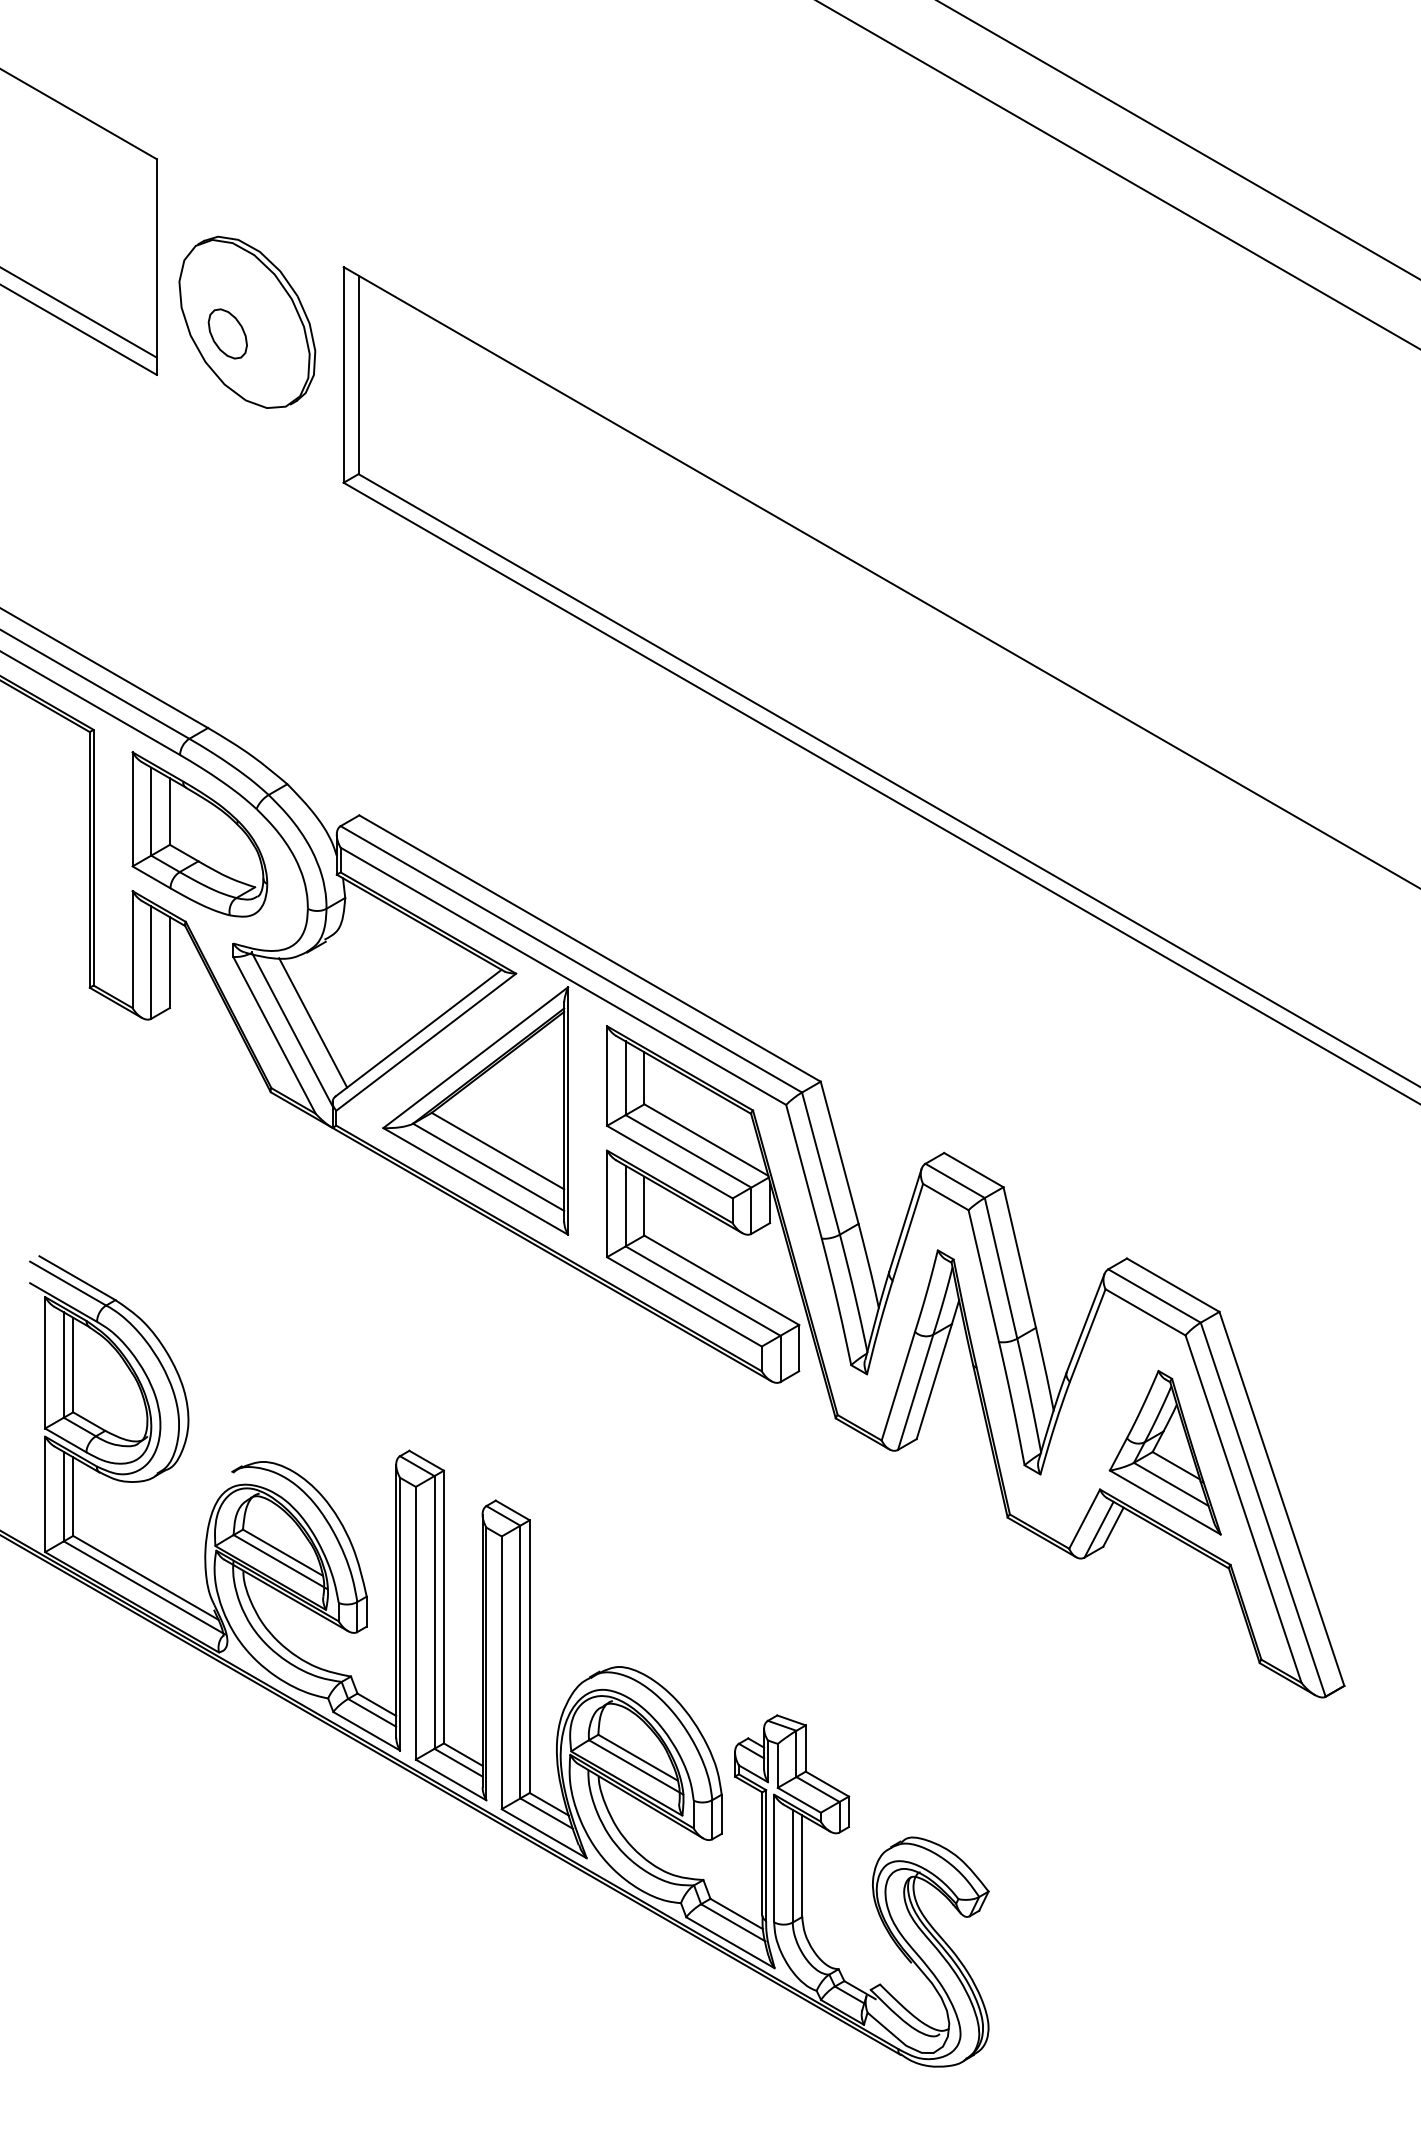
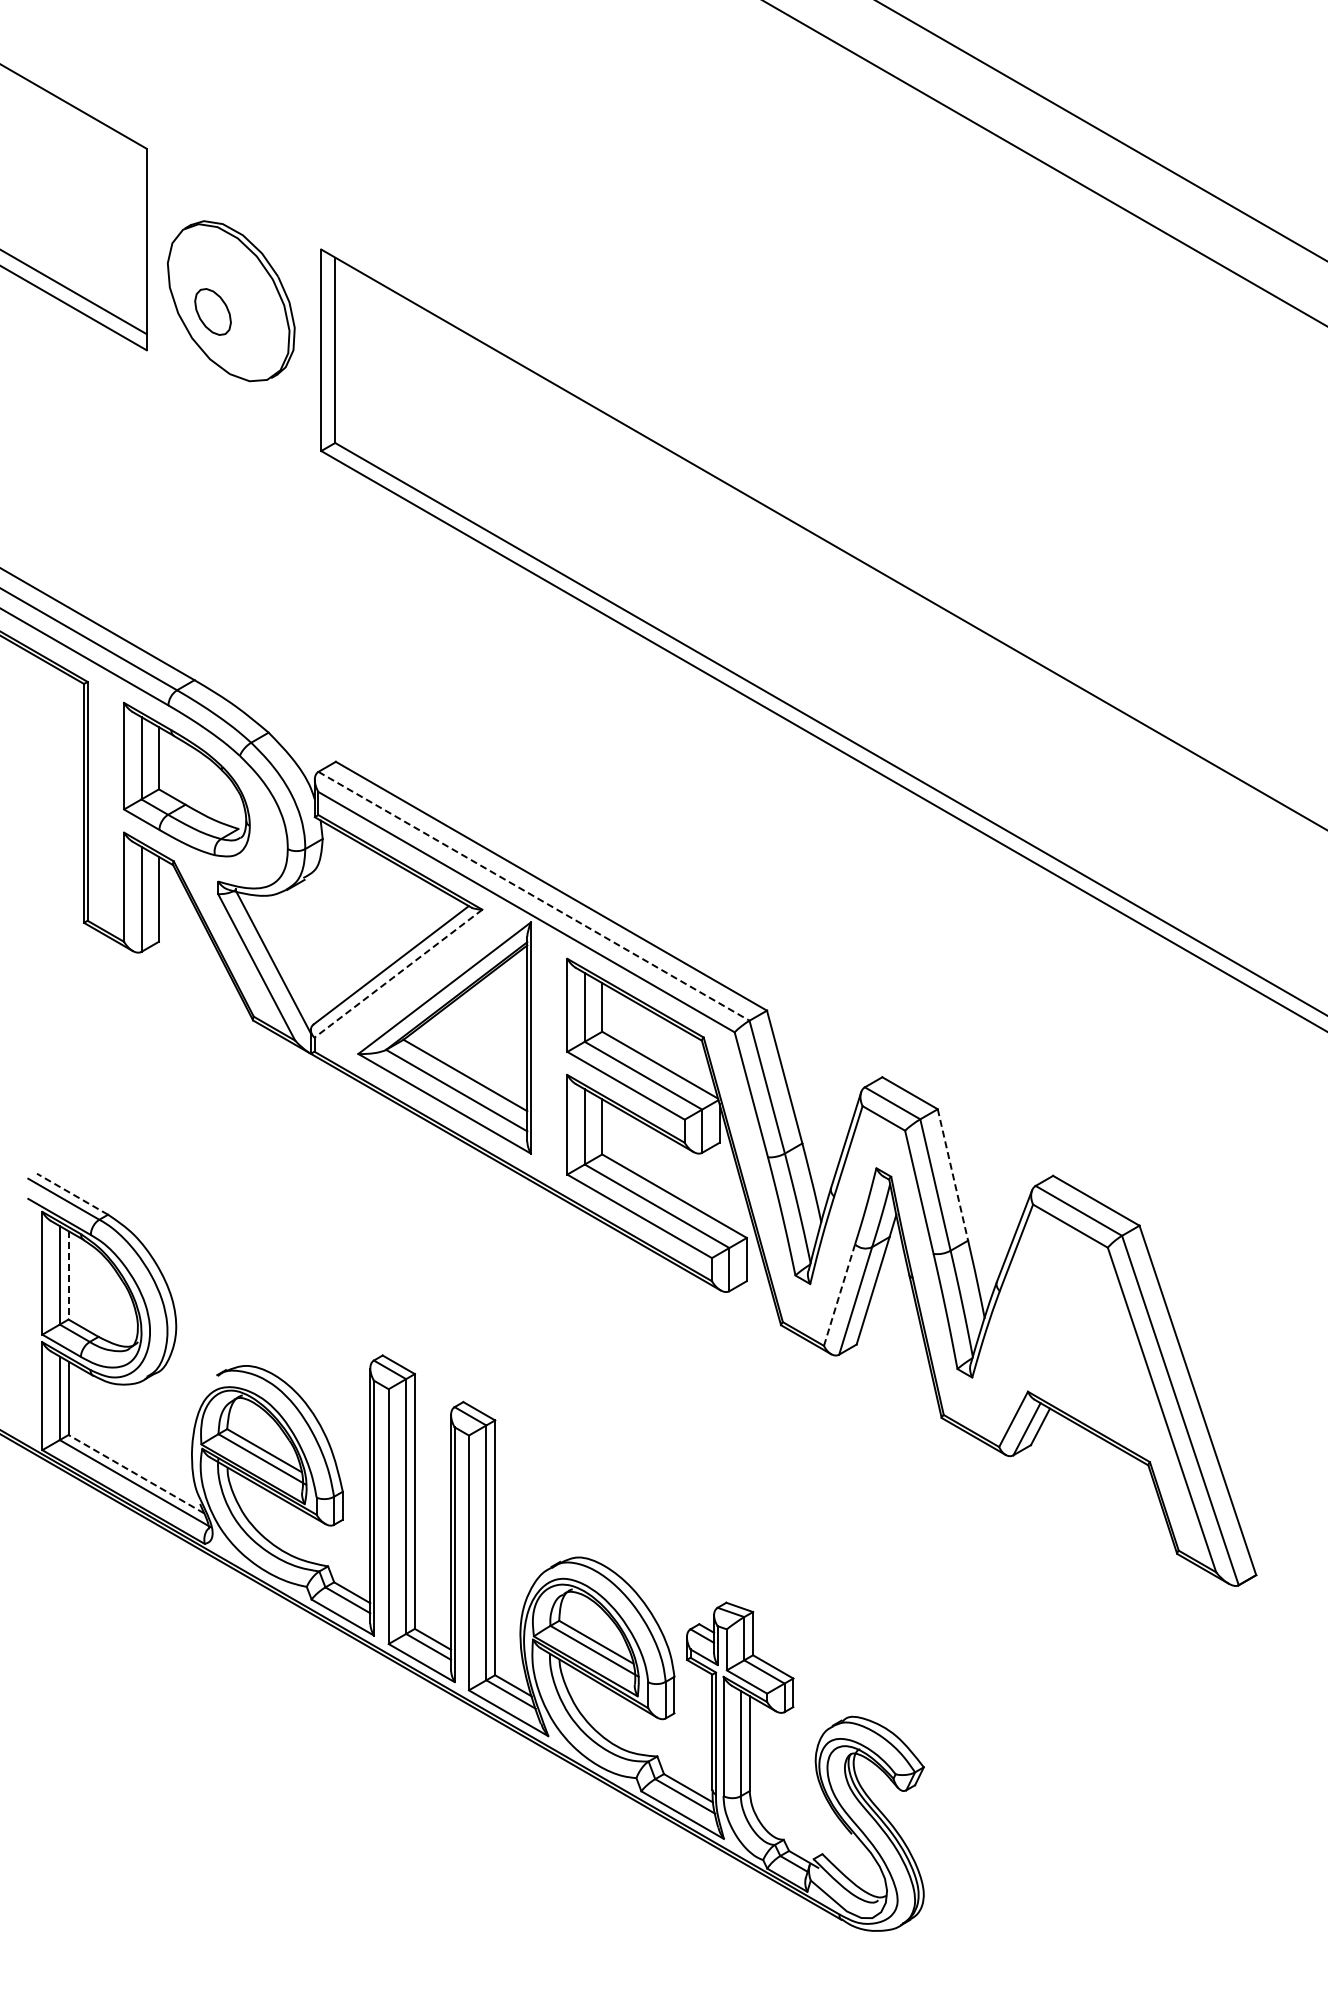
line: (571, 959) -> (534, 896), solid -> dashed
line: (312, 1022) -> (292, 955), removed
line: (426, 1041) -> (398, 973), solid -> dashed
line: (1020, 1258) -> (953, 1175), solid -> dashed
line: (77, 1277) -> (72, 1193), solid -> dashed
line: (73, 1365) -> (68, 1275), solid -> dashed
line: (898, 1385) -> (839, 1294), solid -> dashed
part: (1164, 1451) -> (1088, 1356), removed
line: (144, 1577) -> (135, 1473), solid -> dashed

